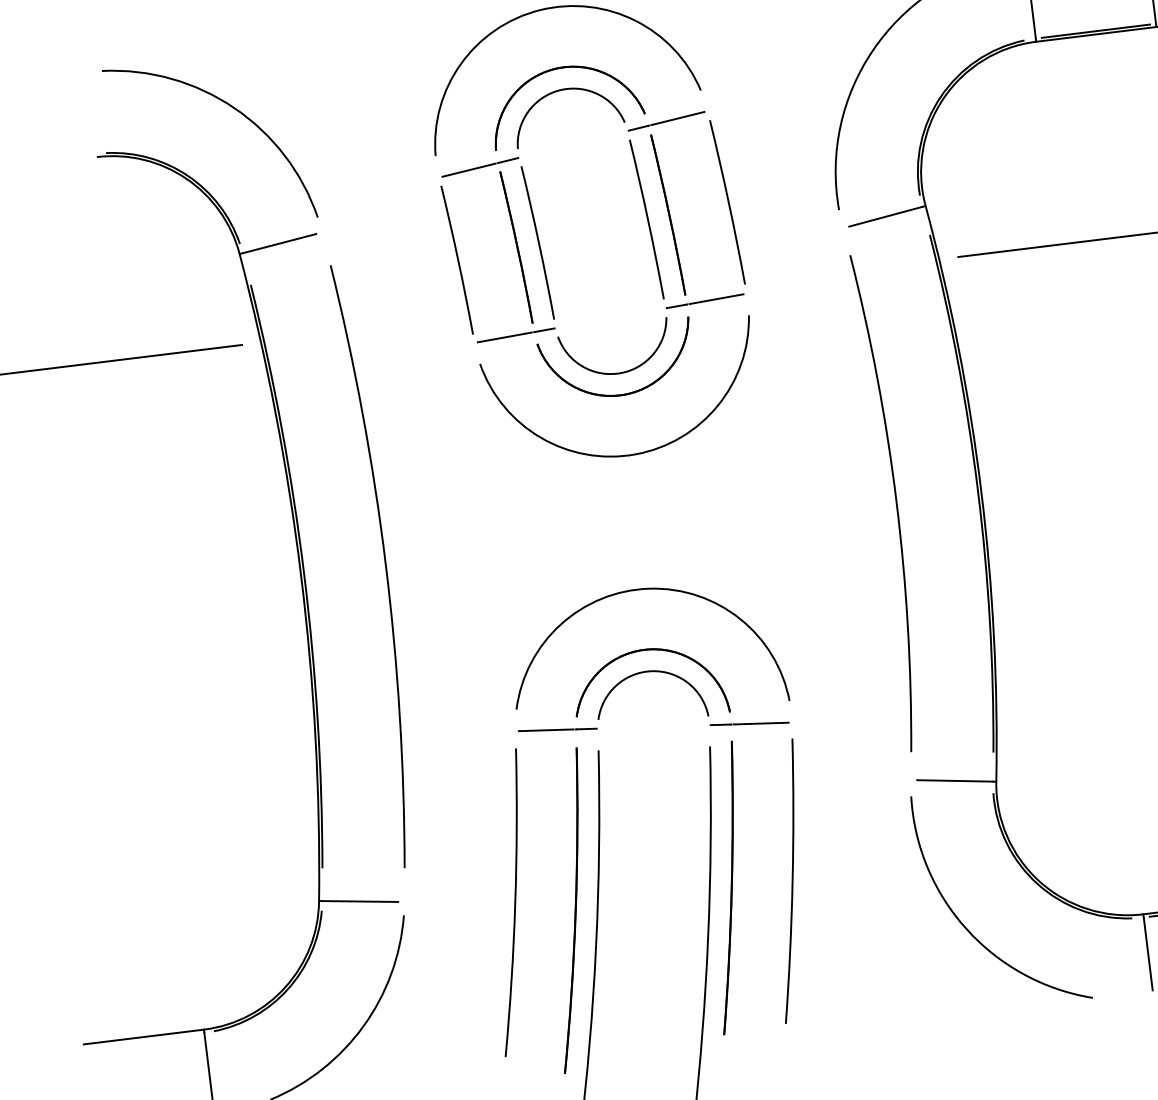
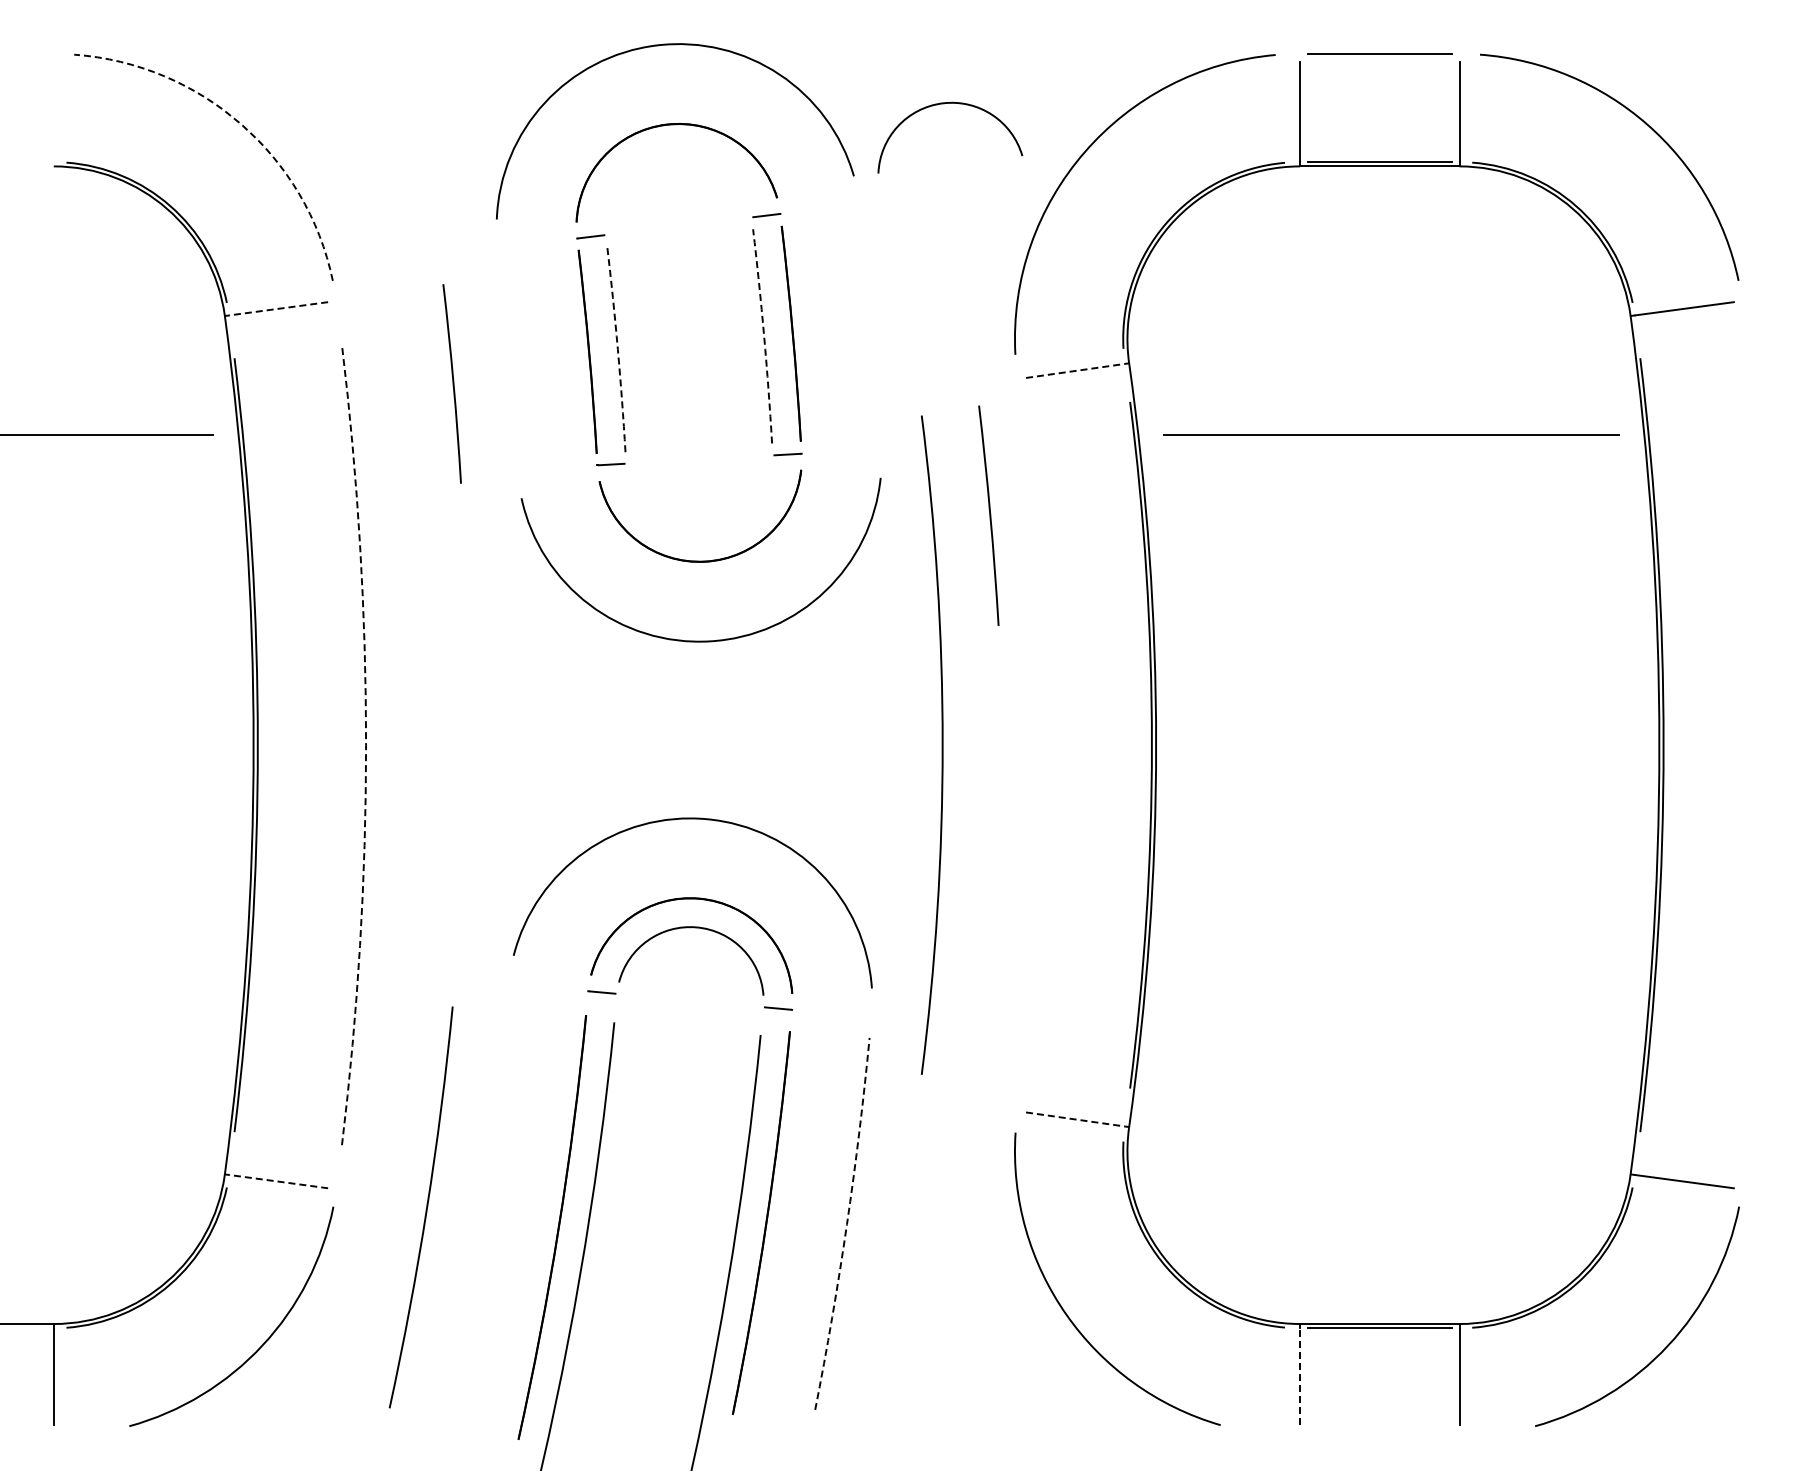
arc: (561, 90) -> (944, 104), moved
arc: (234, 108) -> (241, 124), solid -> dashed
line: (677, 117) -> (819, 208), removed
line: (469, 169) -> (538, 242), removed
arc: (728, 202) -> (989, 515), moved
line: (885, 217) -> (1075, 371), solid -> dashed
arc: (648, 219) -> (764, 336), solid -> dashed
arc: (538, 242) -> (617, 349), solid -> dashed
line: (279, 243) -> (278, 308), solid -> dashed
arc: (457, 259) -> (452, 383), moved
line: (716, 299) -> (840, 451), removed
line: (505, 337) -> (558, 467), removed
arc: (621, 372) -> (704, 531), removed
arc: (895, 501) -> (941, 744), moved
arc: (386, 564) -> (366, 745), solid -> dashed
line: (761, 723) -> (831, 1013), removed
line: (546, 730) -> (549, 987), removed
line: (955, 780) -> (1075, 1119), solid -> dashed
arc: (792, 881) -> (846, 1224), solid -> dashed
line: (360, 901) -> (278, 1181), solid -> dashed
arc: (514, 903) -> (425, 1209), moved
line: (1148, 953) -> (1300, 1376), solid -> dashed

